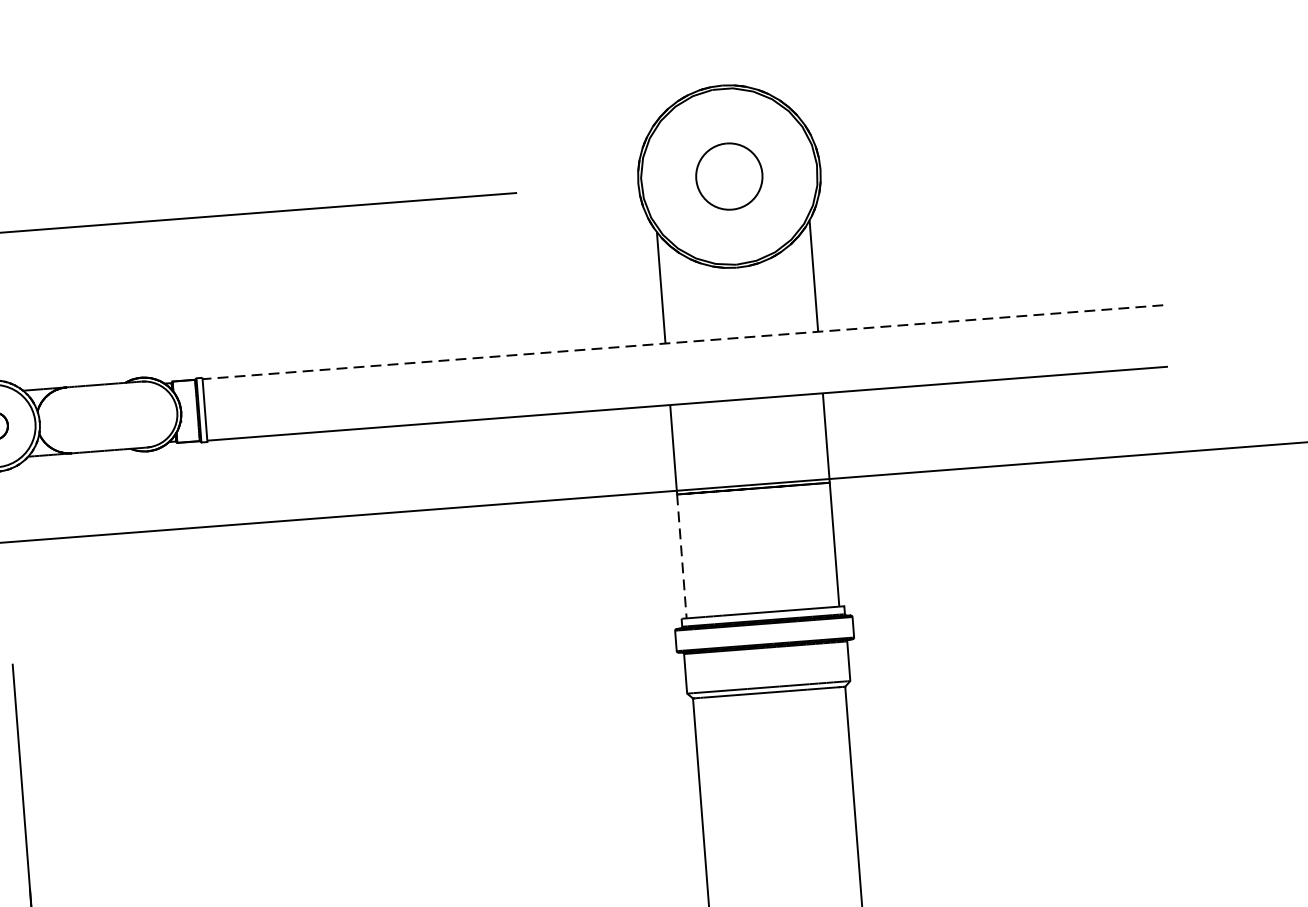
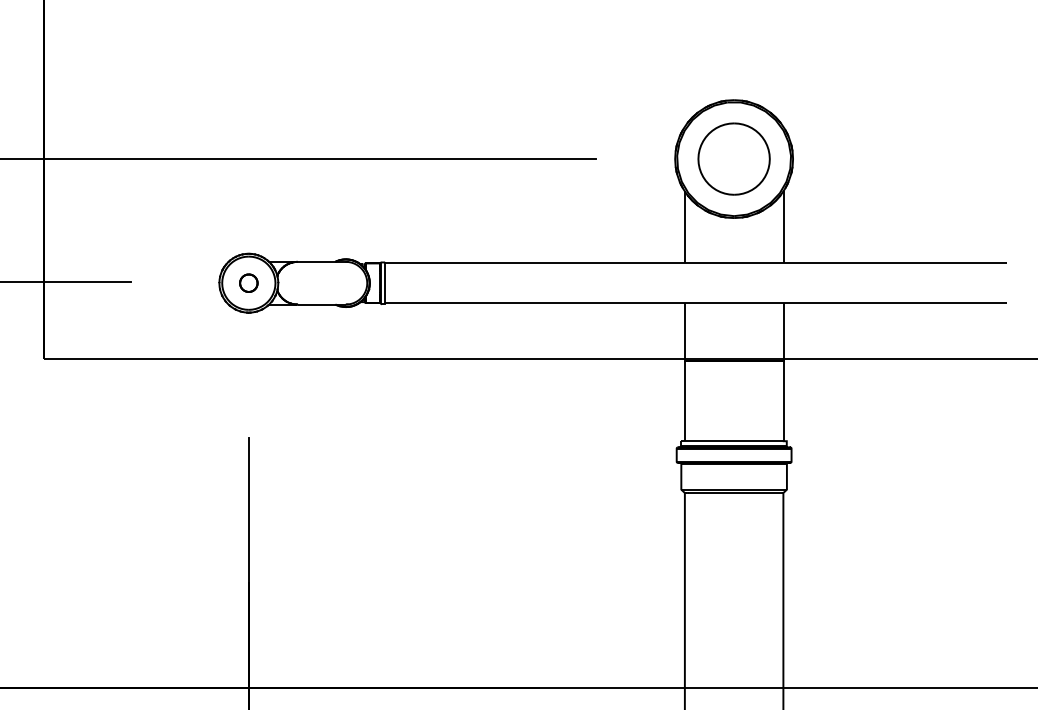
part: (728, 175) -> (733, 158), size x1.67
line: (683, 342) -> (696, 263), dashed -> solid
line: (681, 557) -> (684, 401), dashed -> solid

